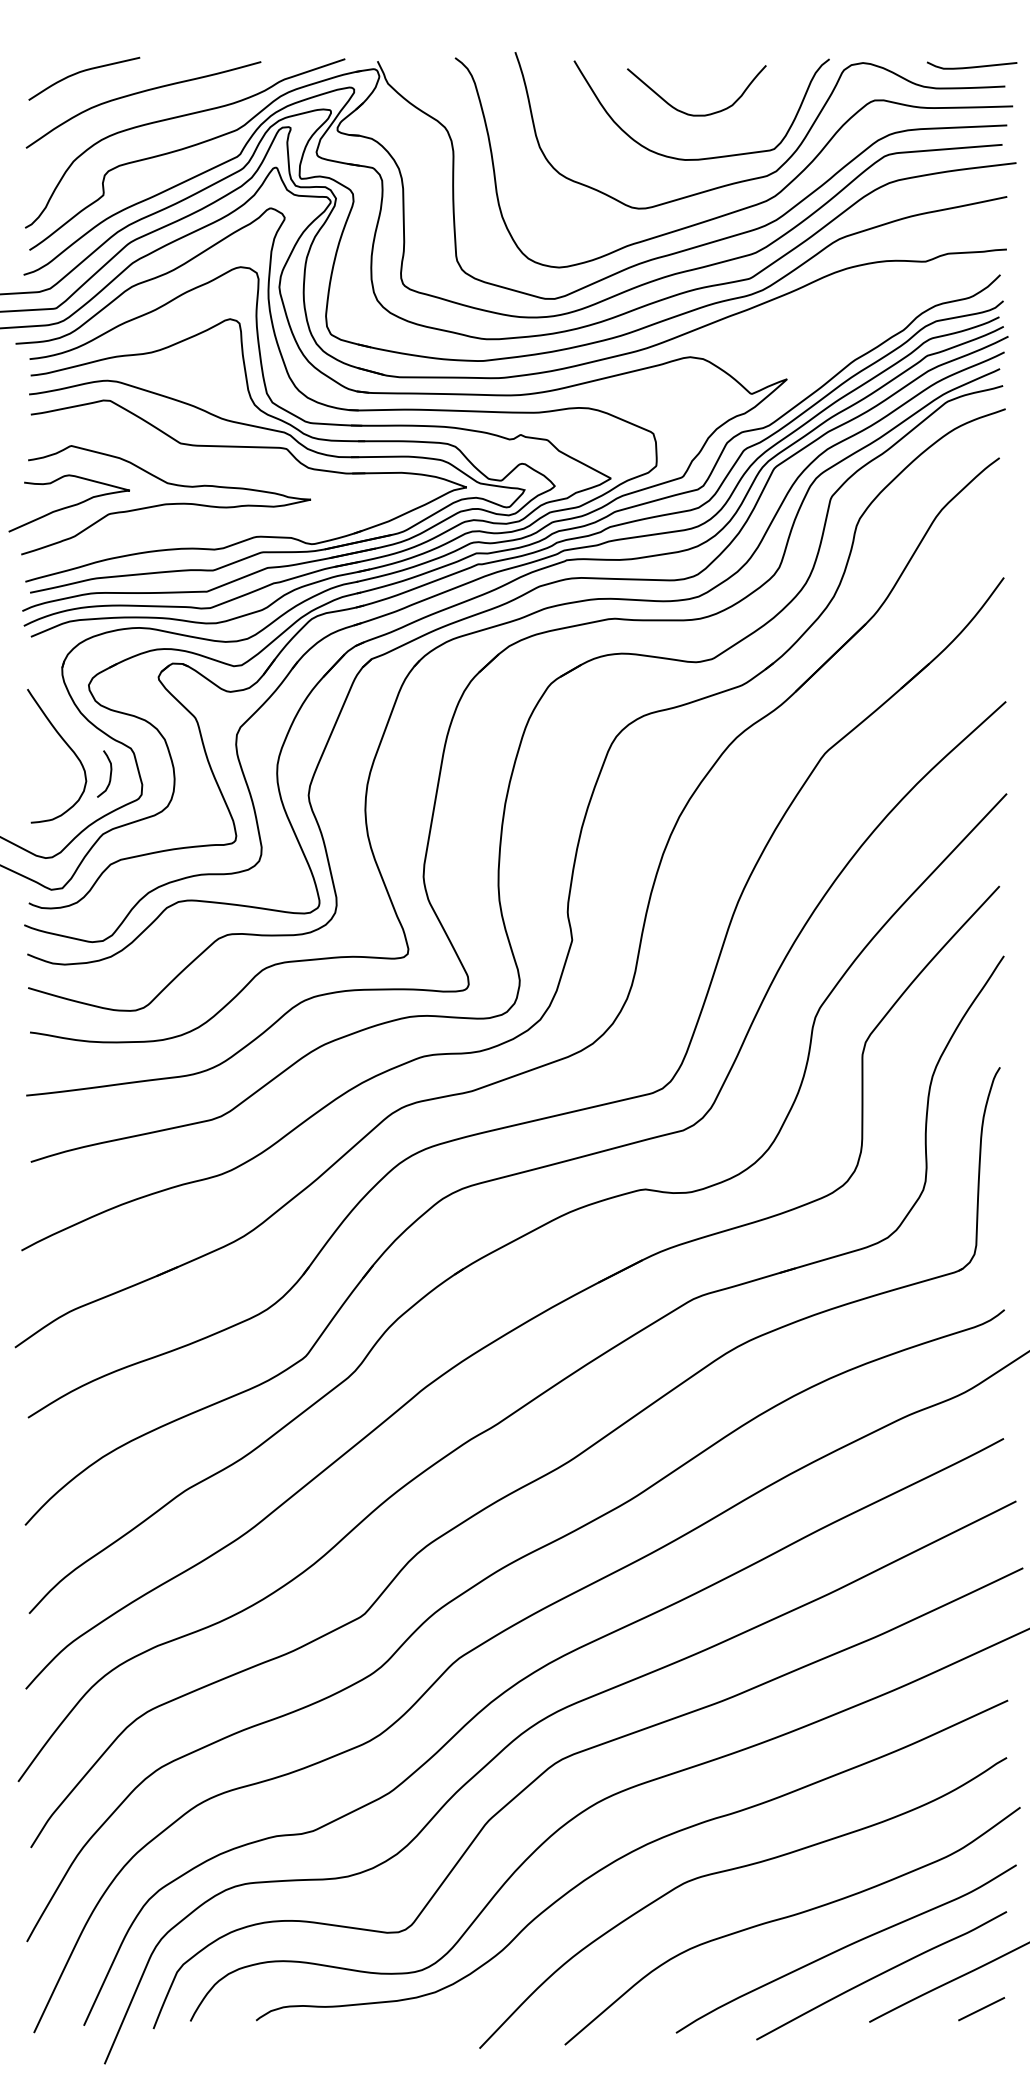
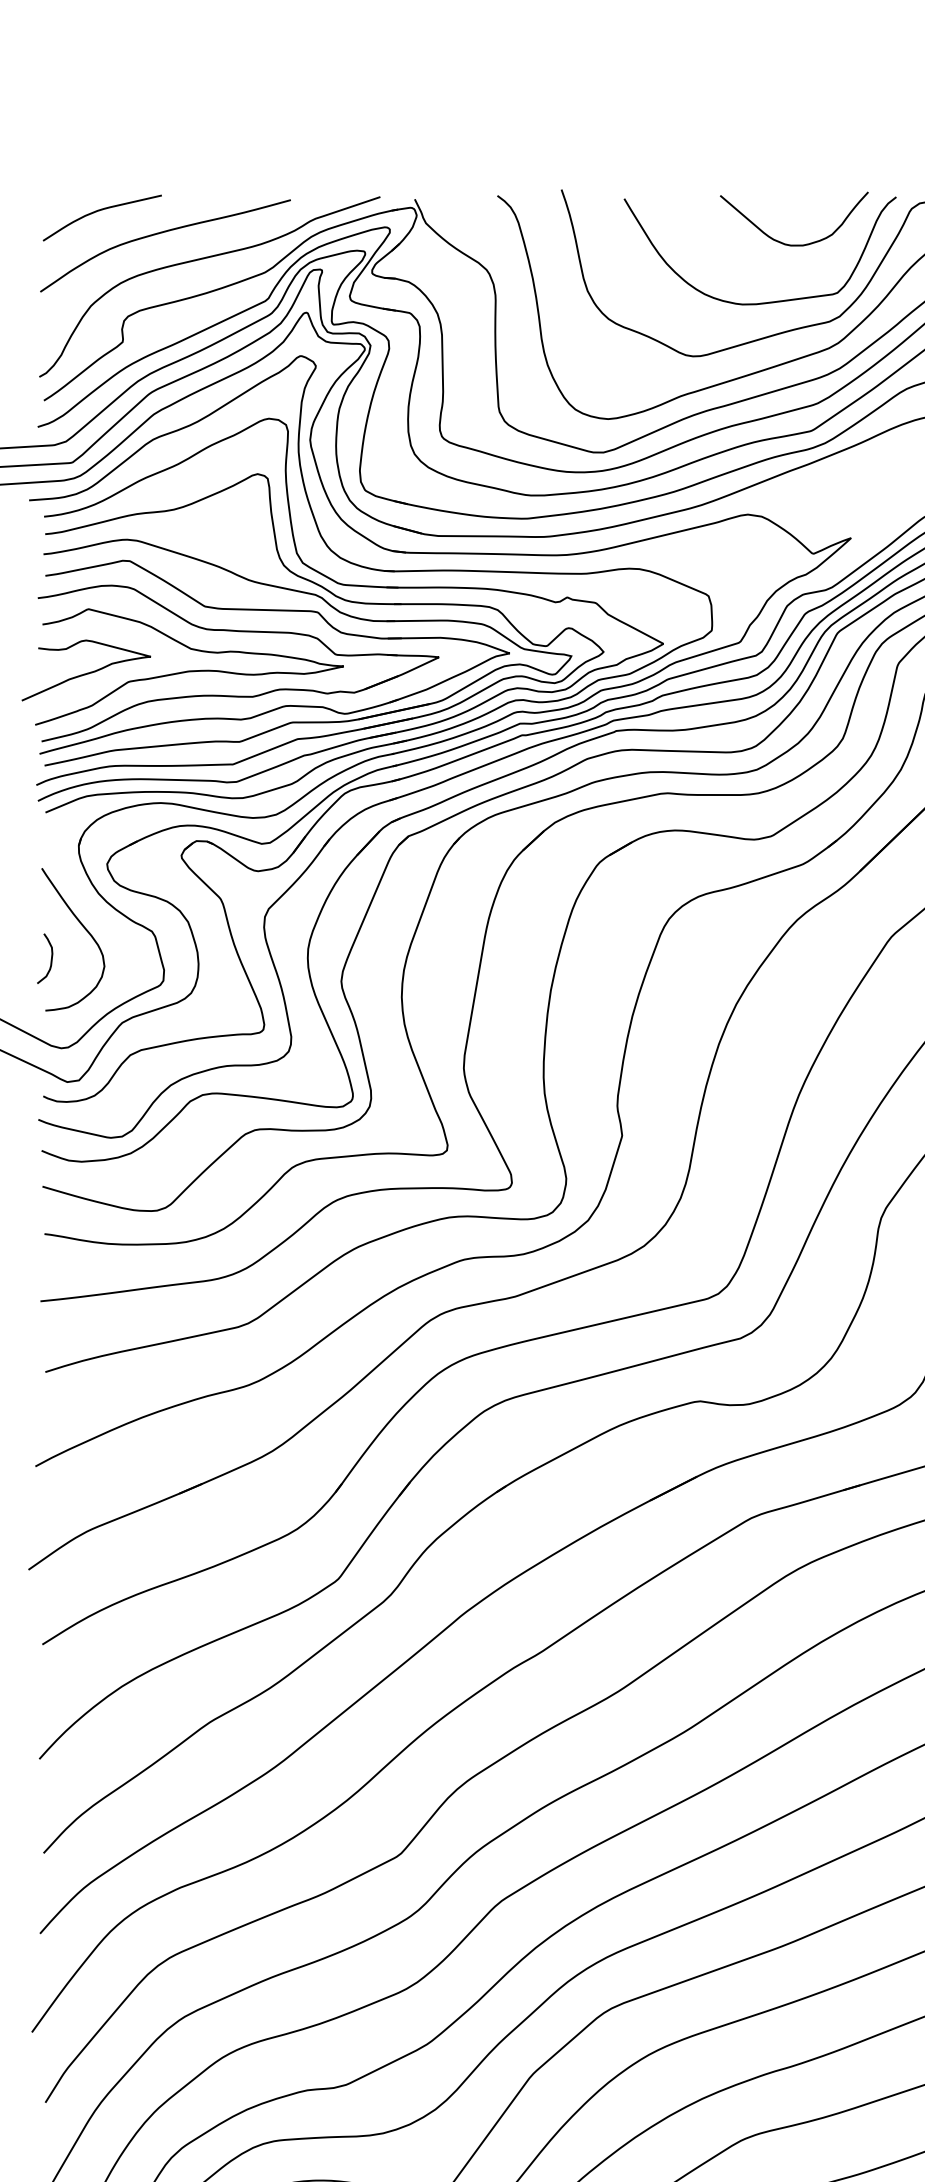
curve: (696, 114) -> (793, 244), moved
part: (211, 467) -> (237, 632), added
curve: (109, 775) -> (50, 960), moved

